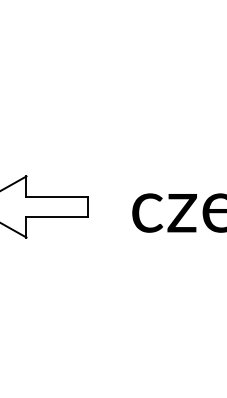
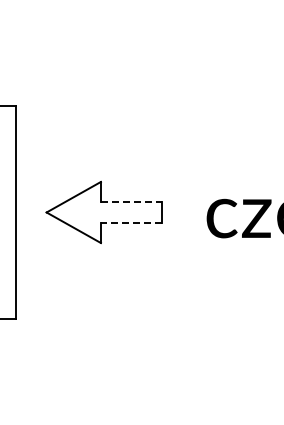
line: (57, 196) -> (131, 202), solid -> dashed
line: (57, 216) -> (131, 222), solid -> dashed

